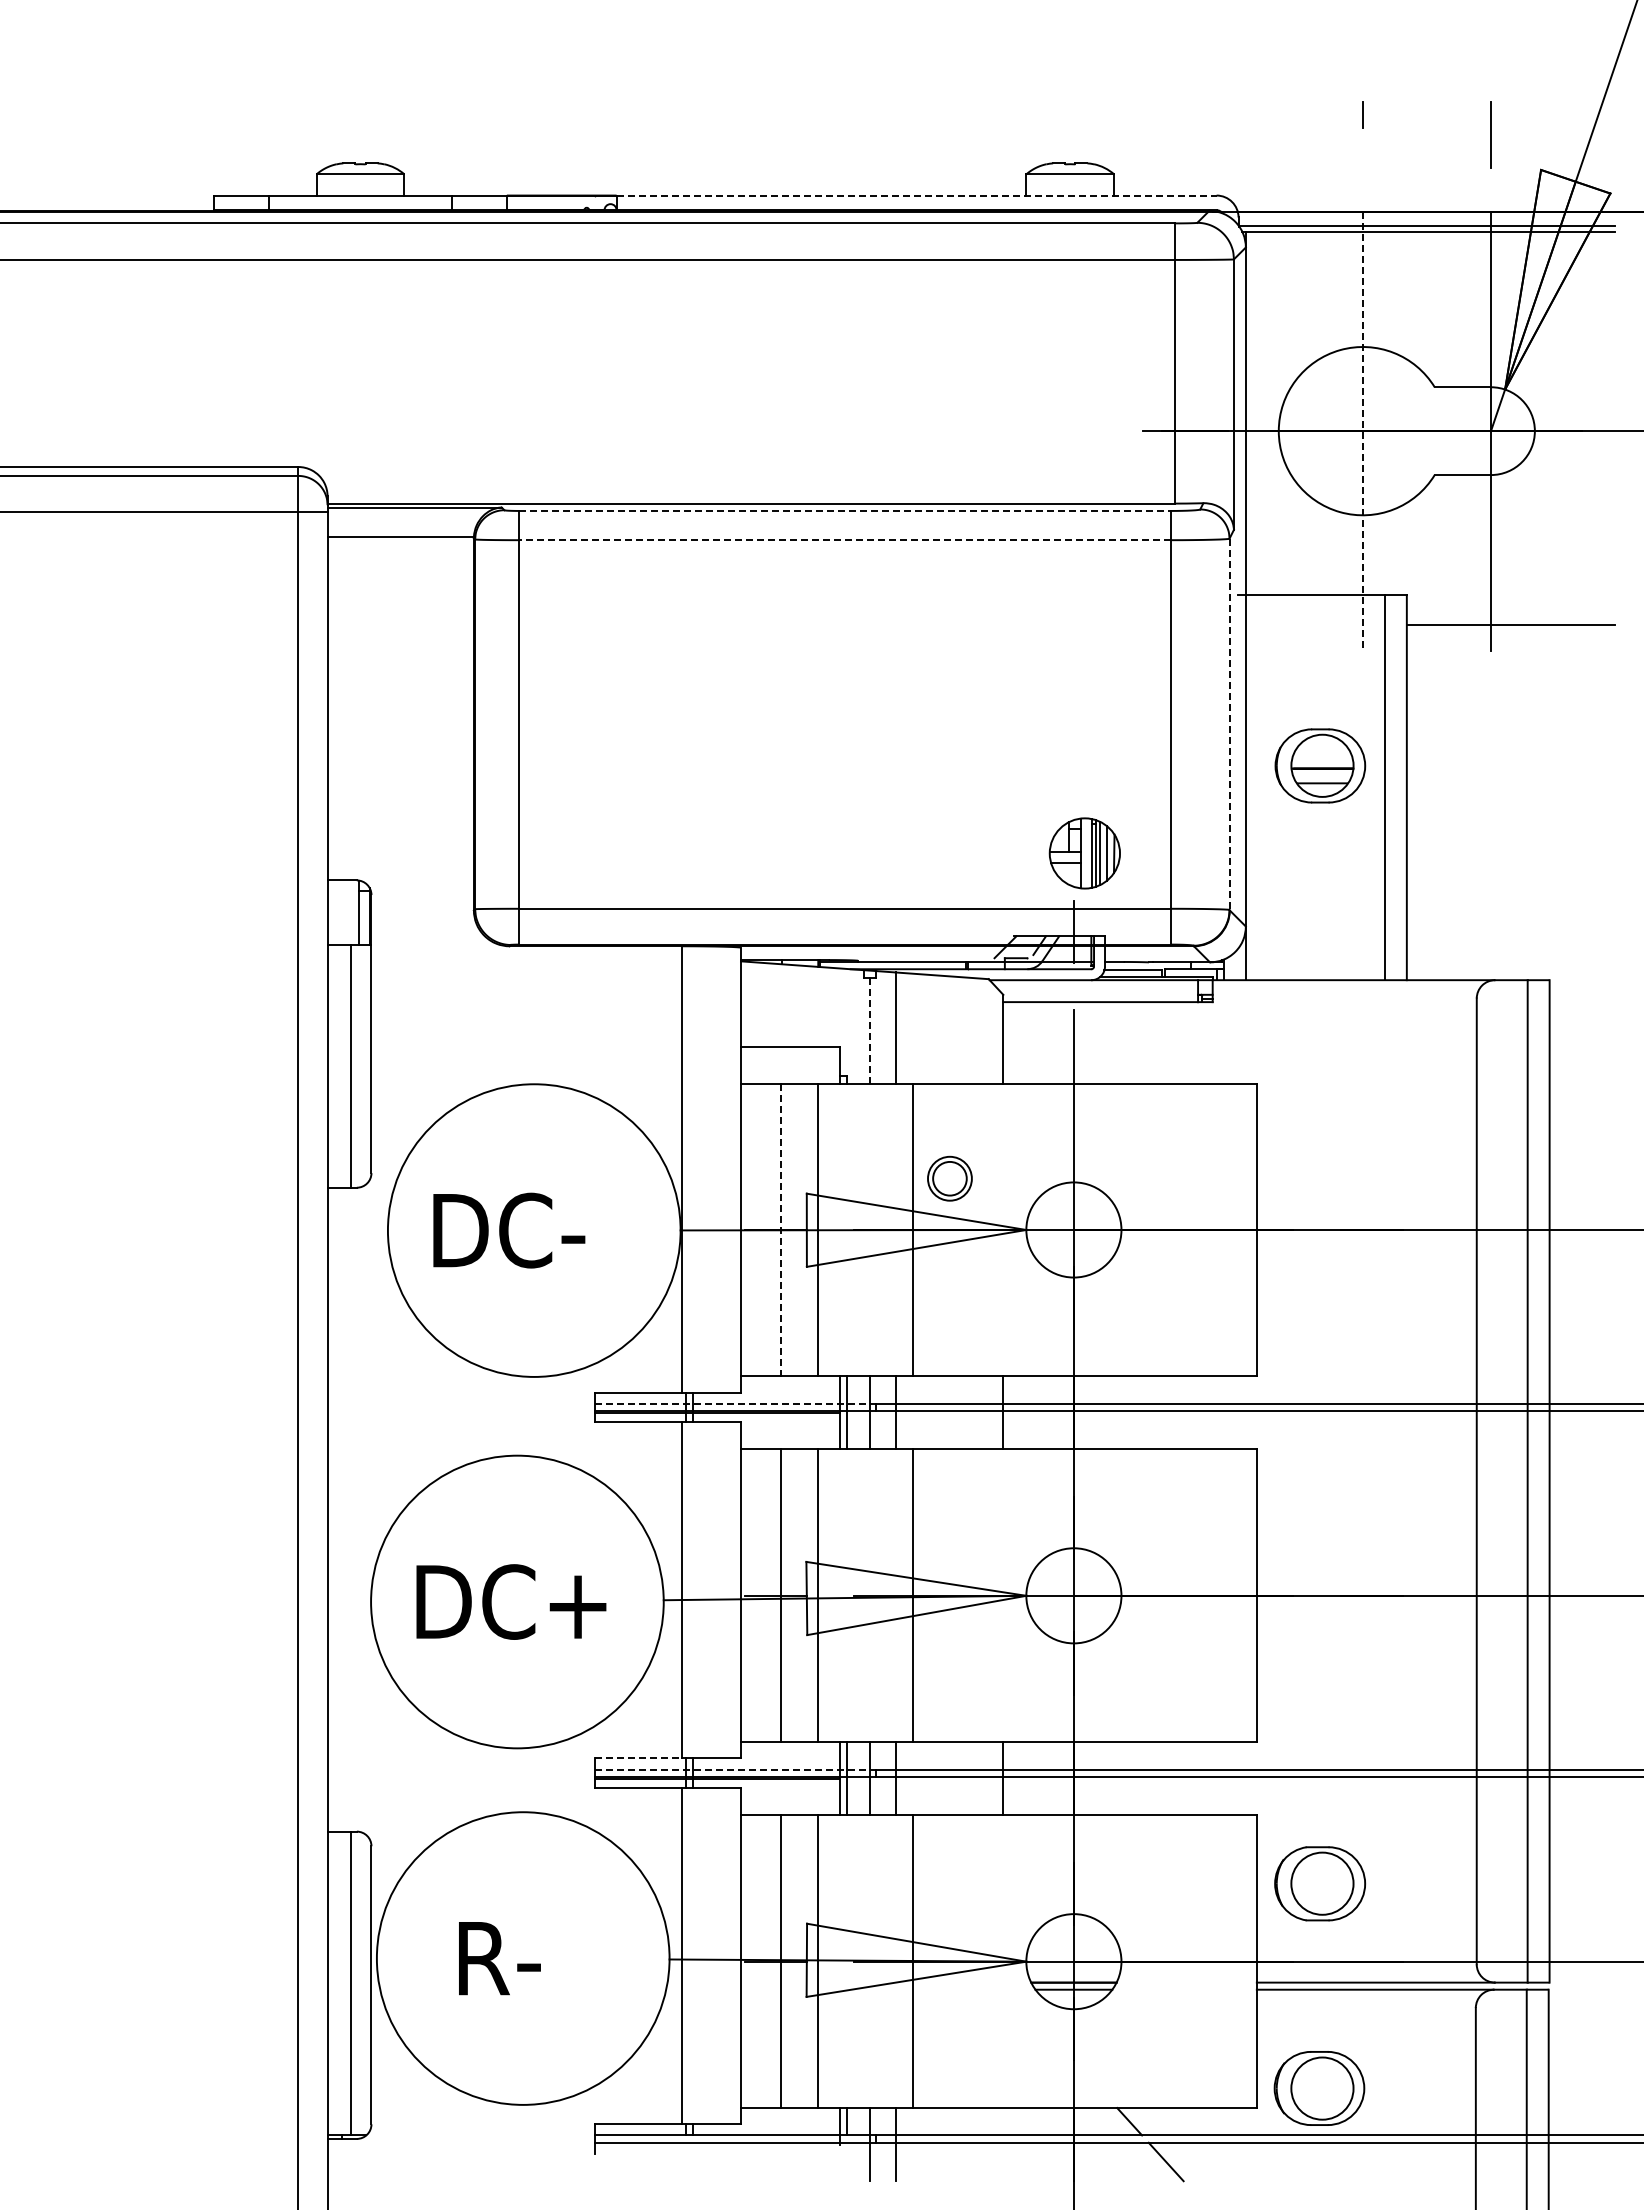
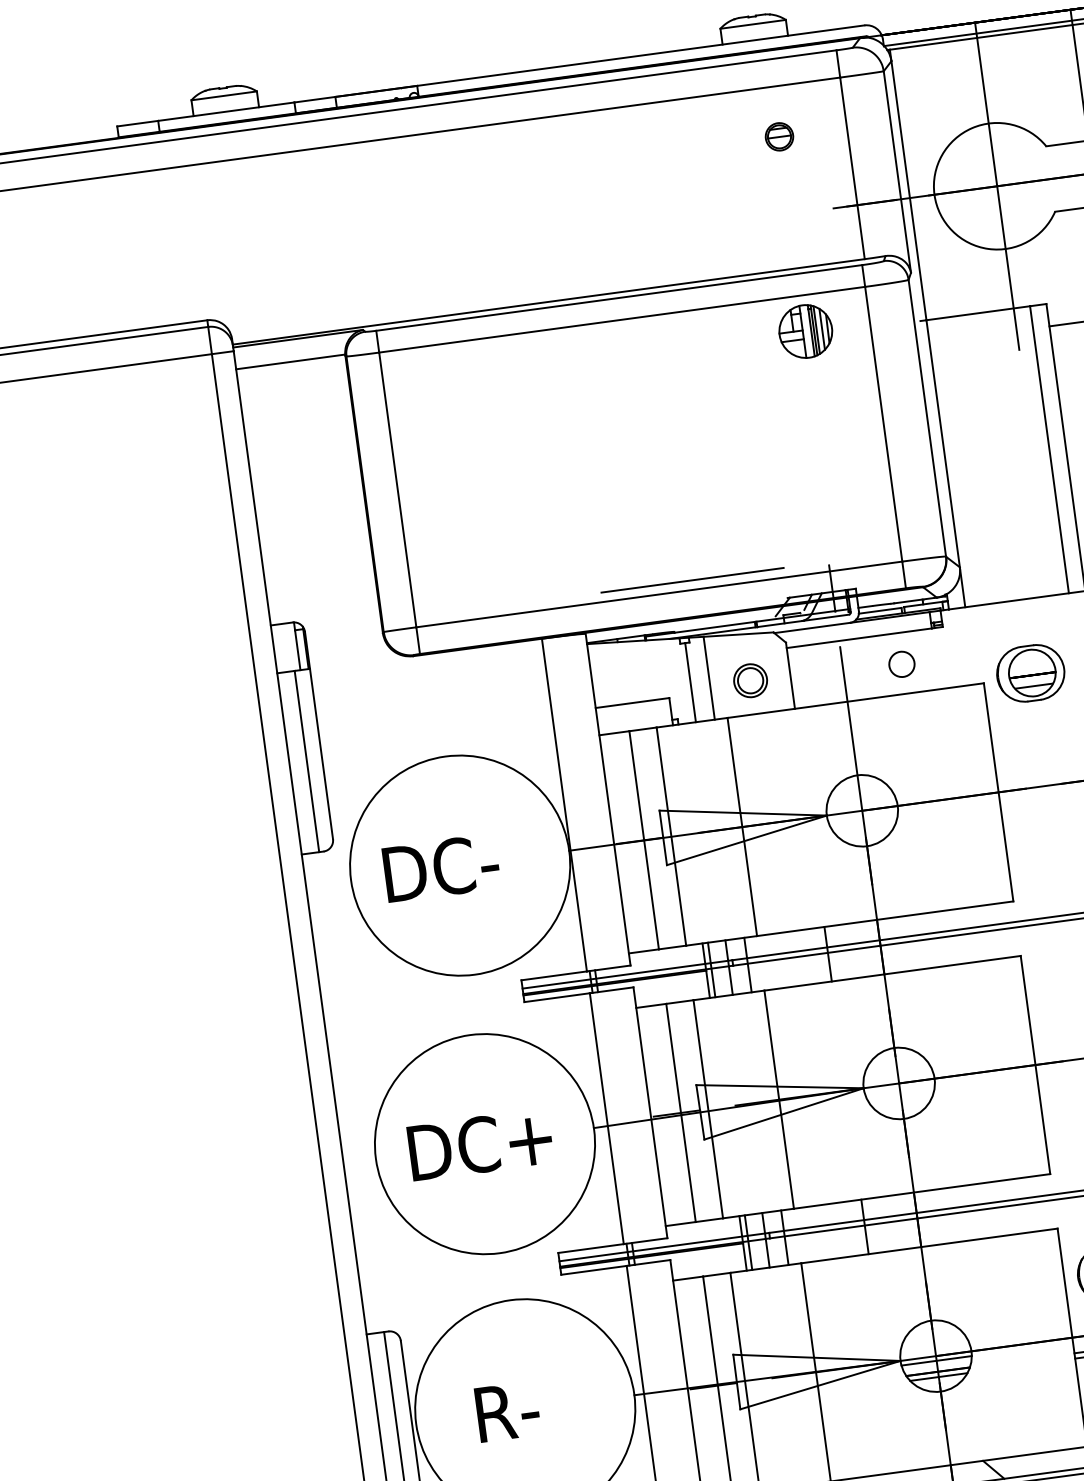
line: (916, 195) -> (640, 55), dashed -> solid
part: (1084, 327) -> (779, 137), added
line: (1362, 431) -> (996, 186), dashed -> solid
line: (845, 510) -> (619, 297), dashed -> solid
line: (845, 540) -> (622, 319), dashed -> solid
line: (1229, 724) -> (927, 418), dashed -> solid
part: (1320, 765) -> (1030, 673), moved
part: (1084, 853) -> (805, 331), moved
line: (891, 896) -> (692, 580), added
line: (870, 1031) -> (690, 683), dashed -> solid
circle: (1151, 1043) -> (901, 663), added
part: (949, 1178) -> (750, 680), moved
line: (781, 1230) -> (644, 840), dashed -> solid
line: (735, 1403) -> (627, 974), dashed -> solid
line: (638, 1758) -> (591, 1248), dashed -> solid
line: (735, 1769) -> (664, 1247), dashed -> solid
line: (1073, 1967) -> (936, 1360), added

